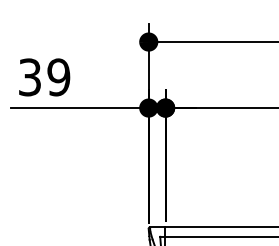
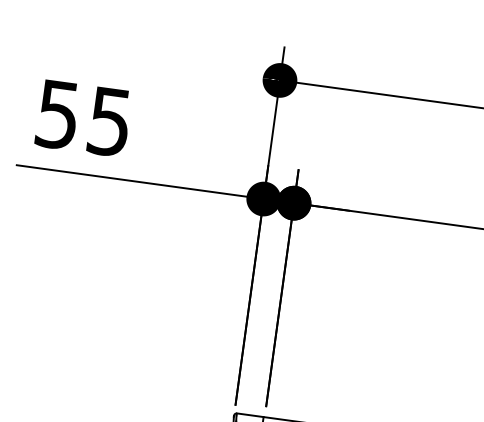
text: (45, 77) -> (85, 118), 39 -> 55

